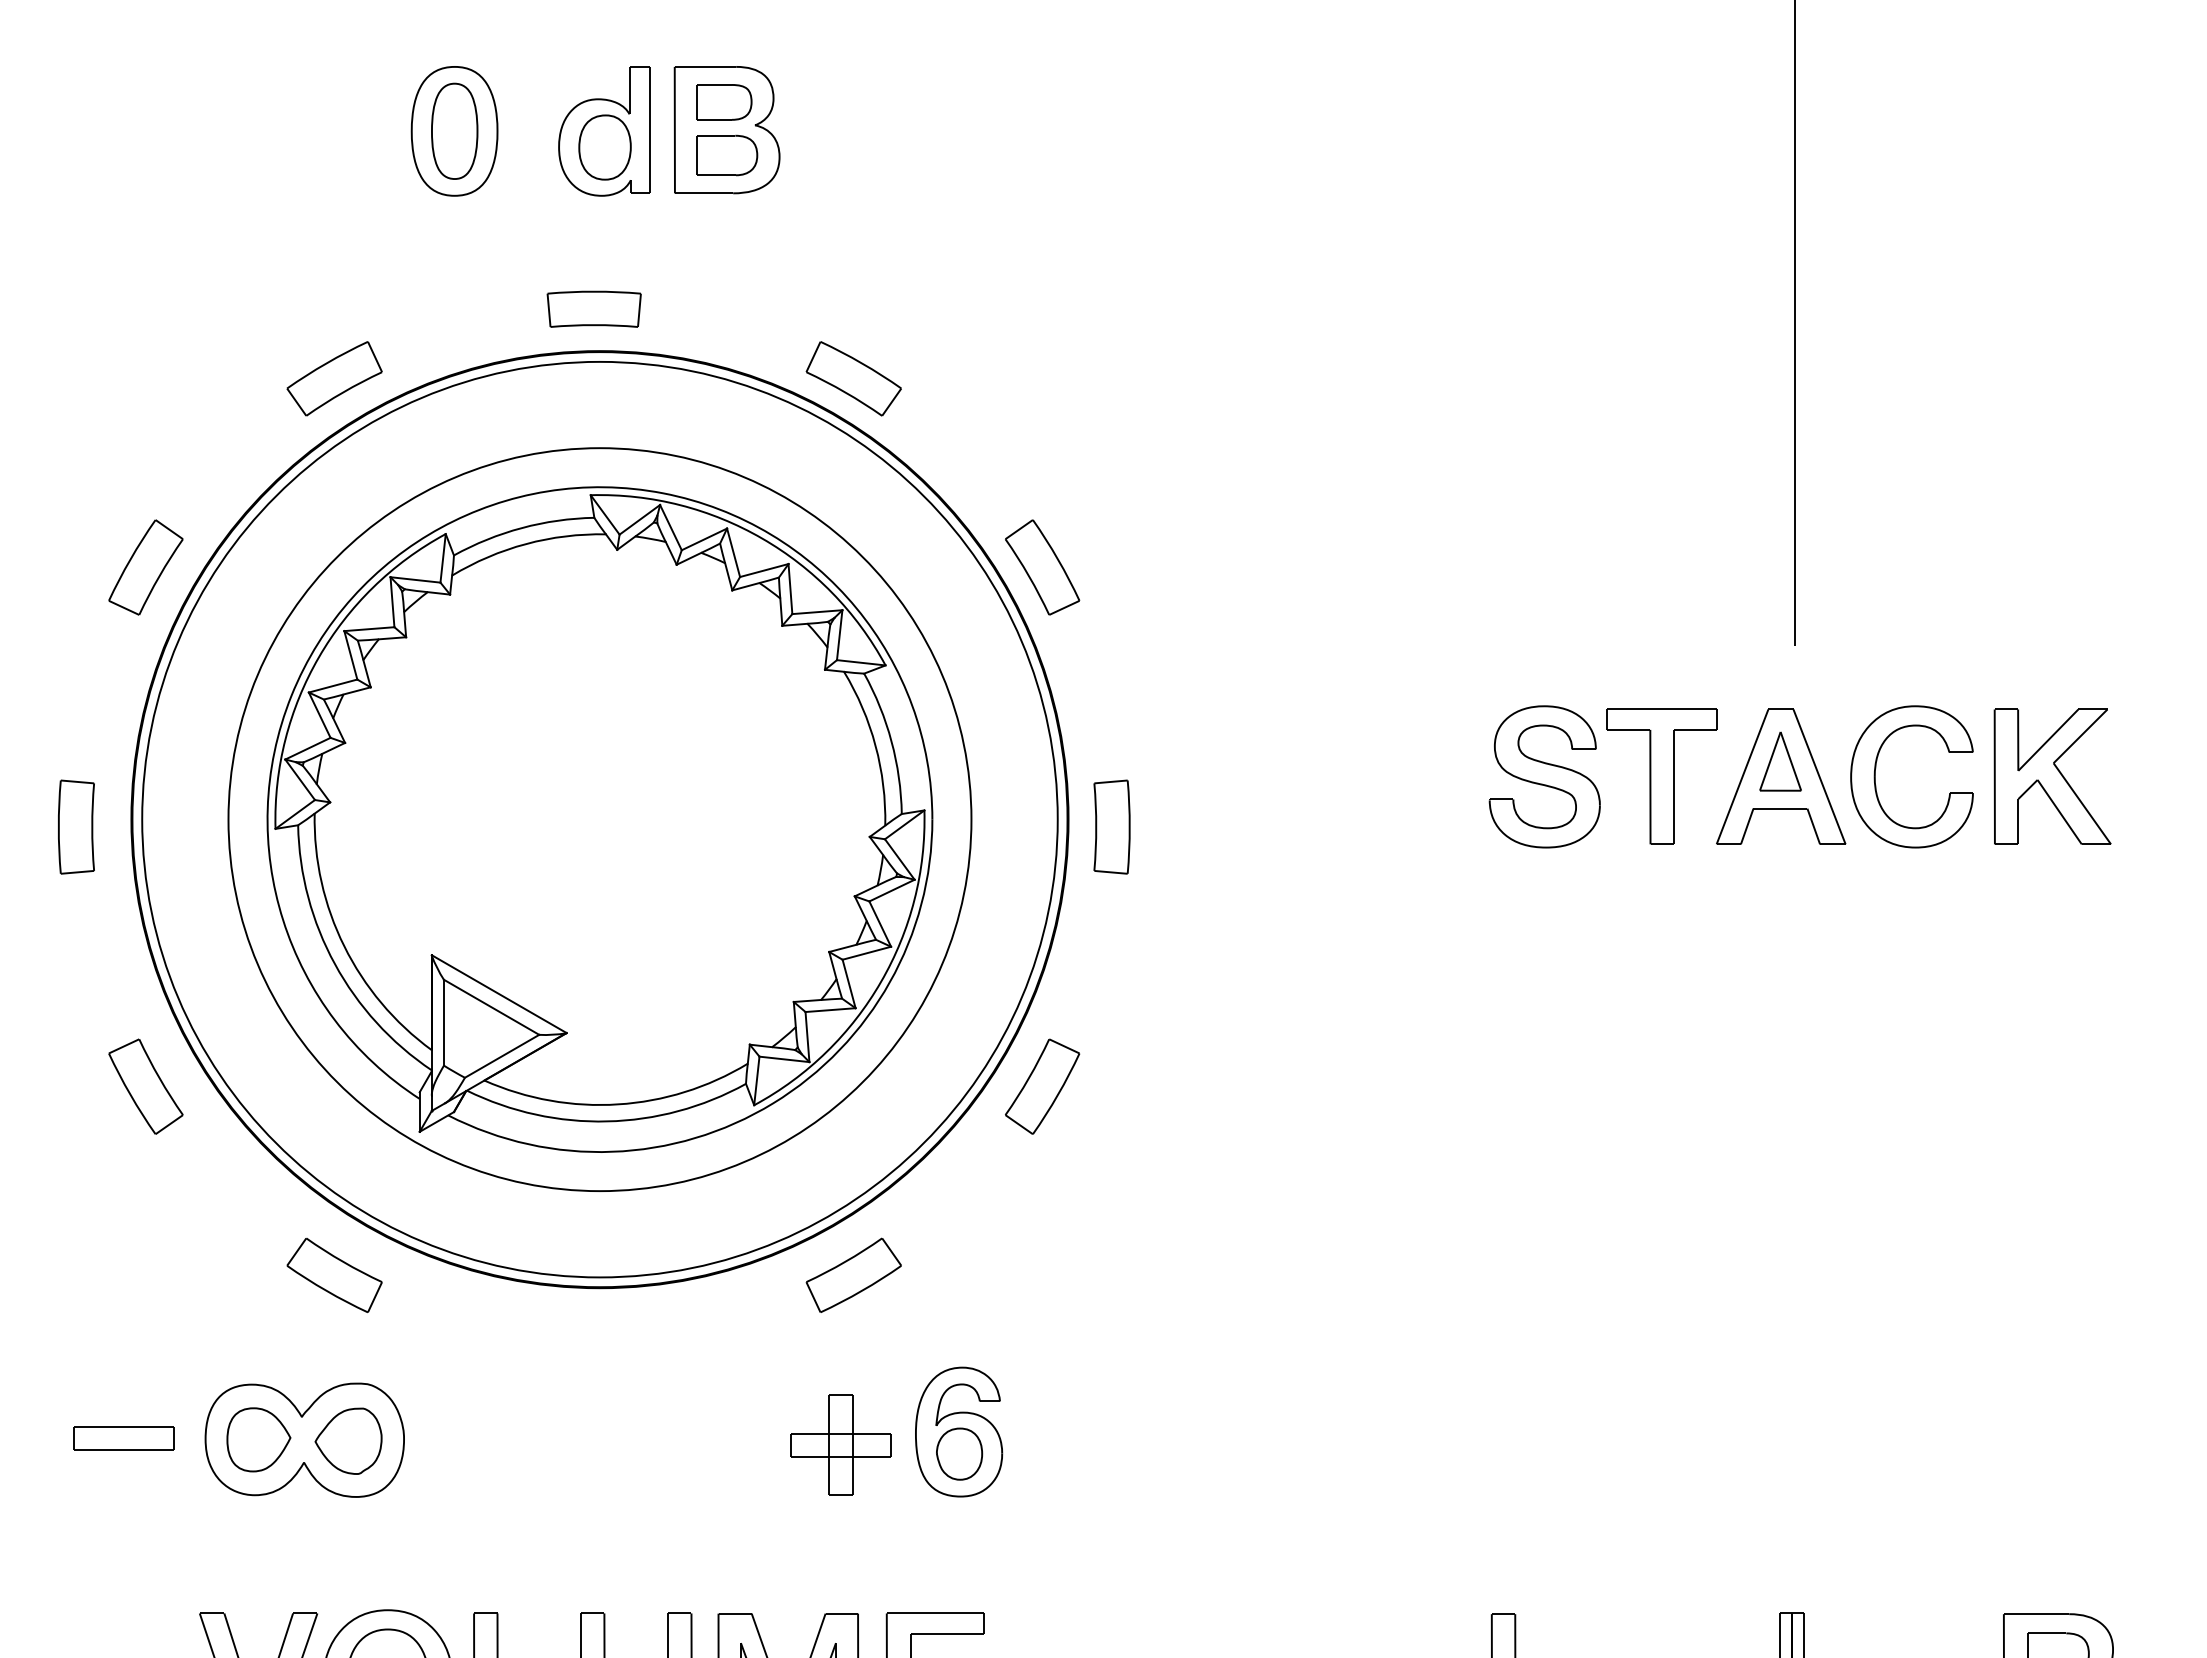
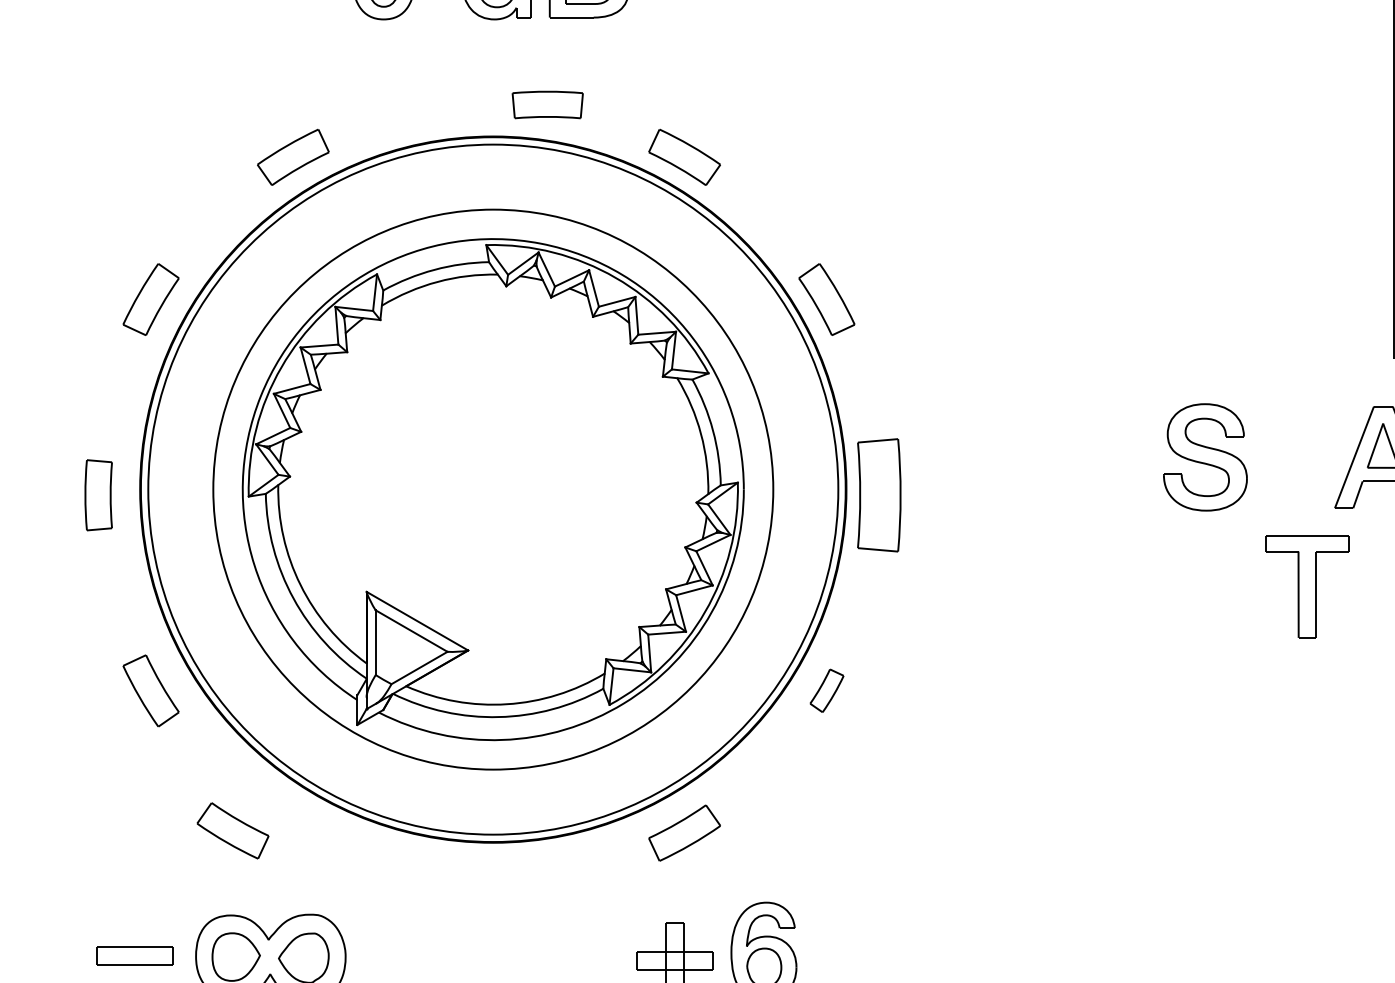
part: (593, 308) -> (547, 104), moved
part: (1661, 776) -> (1306, 586), moved
part: (1111, 826) -> (878, 494), size x1.6
part: (1042, 1086) -> (826, 690), size x0.6
part: (334, 1275) -> (232, 830), moved

